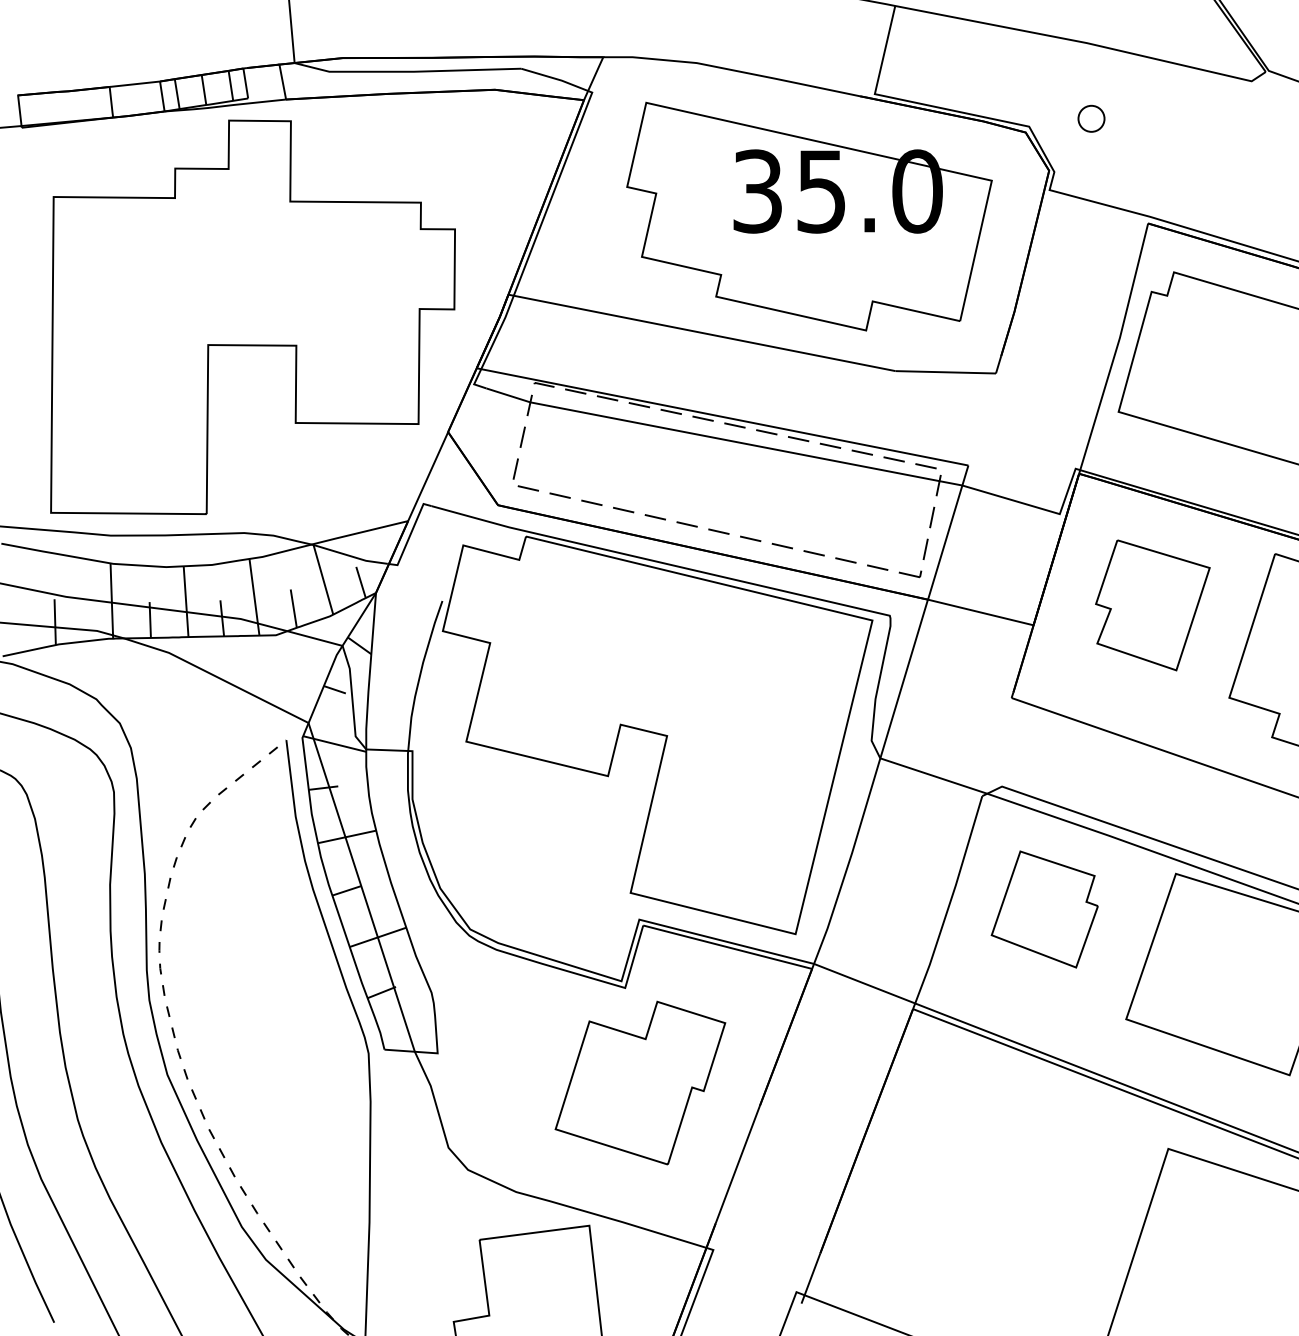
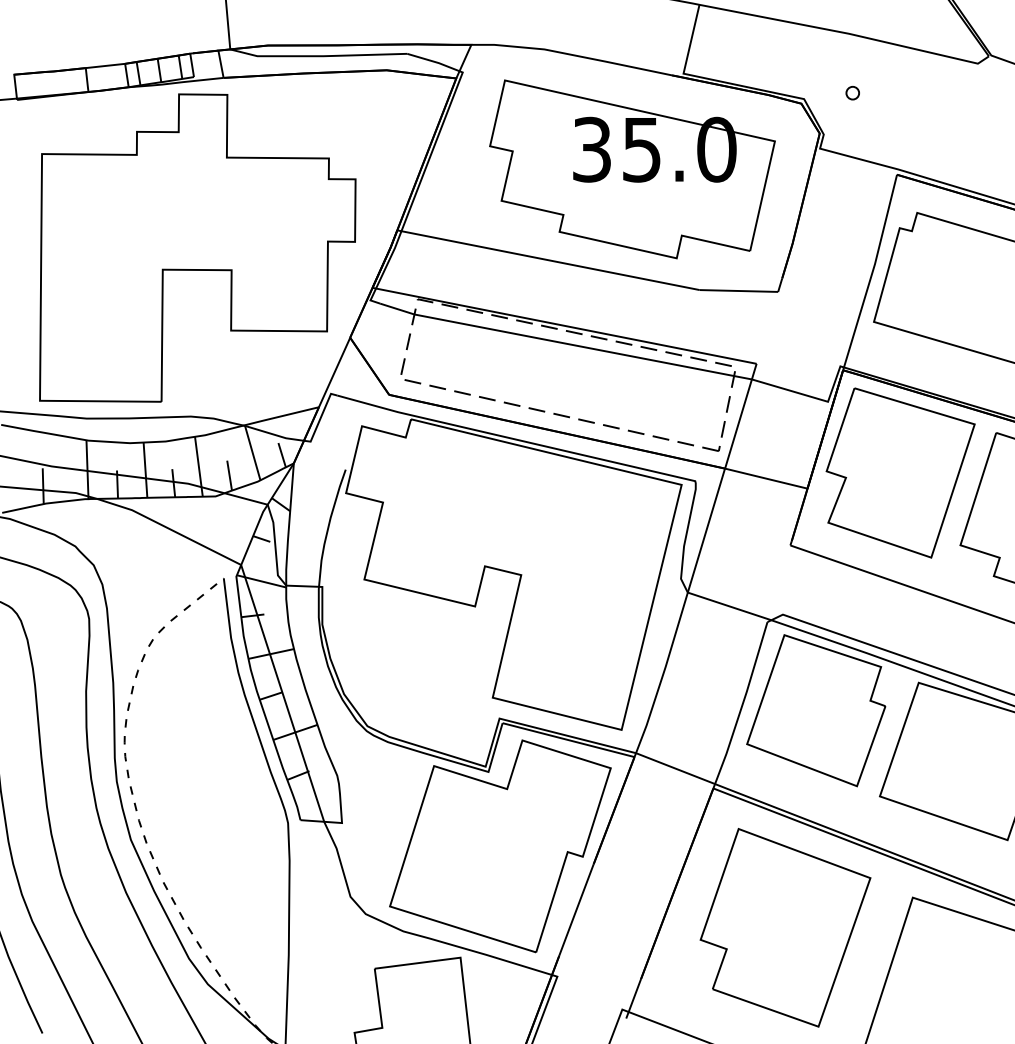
part: (1091, 119) -> (852, 93), size x0.62
part: (1152, 605) -> (900, 473), size x1.67
part: (1044, 909) -> (816, 710), size x1.67
part: (640, 1082) -> (500, 845), size x1.67
part: (1005, 1187) -> (785, 927), added

